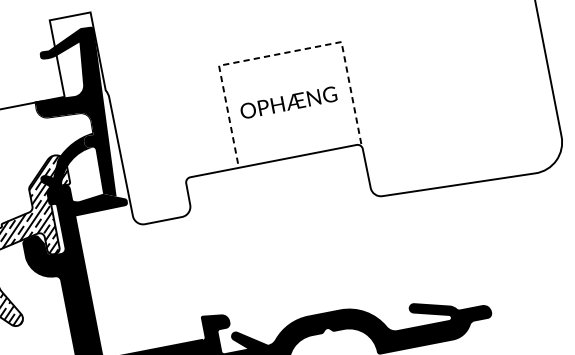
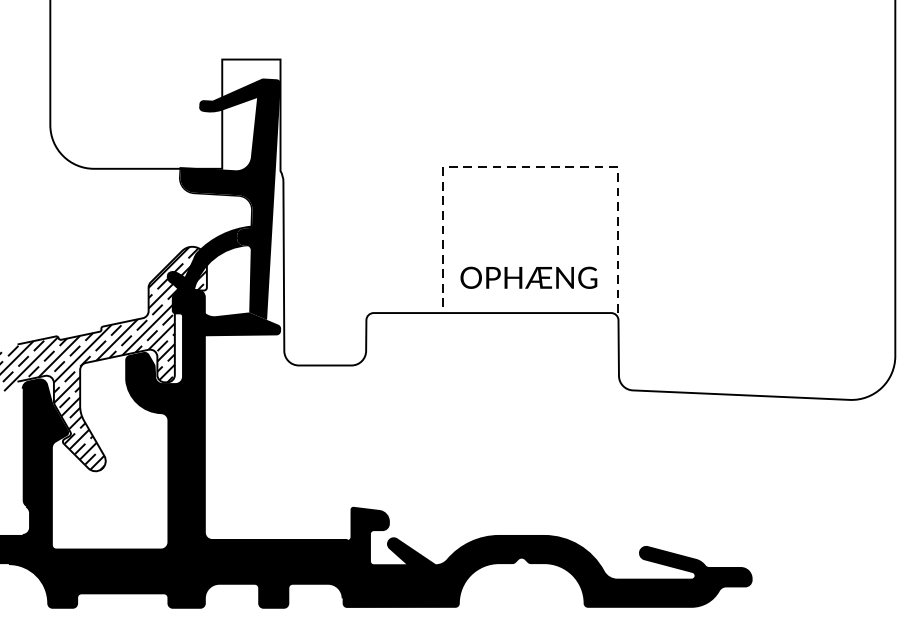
text: (288, 102) -> (528, 277), moved

